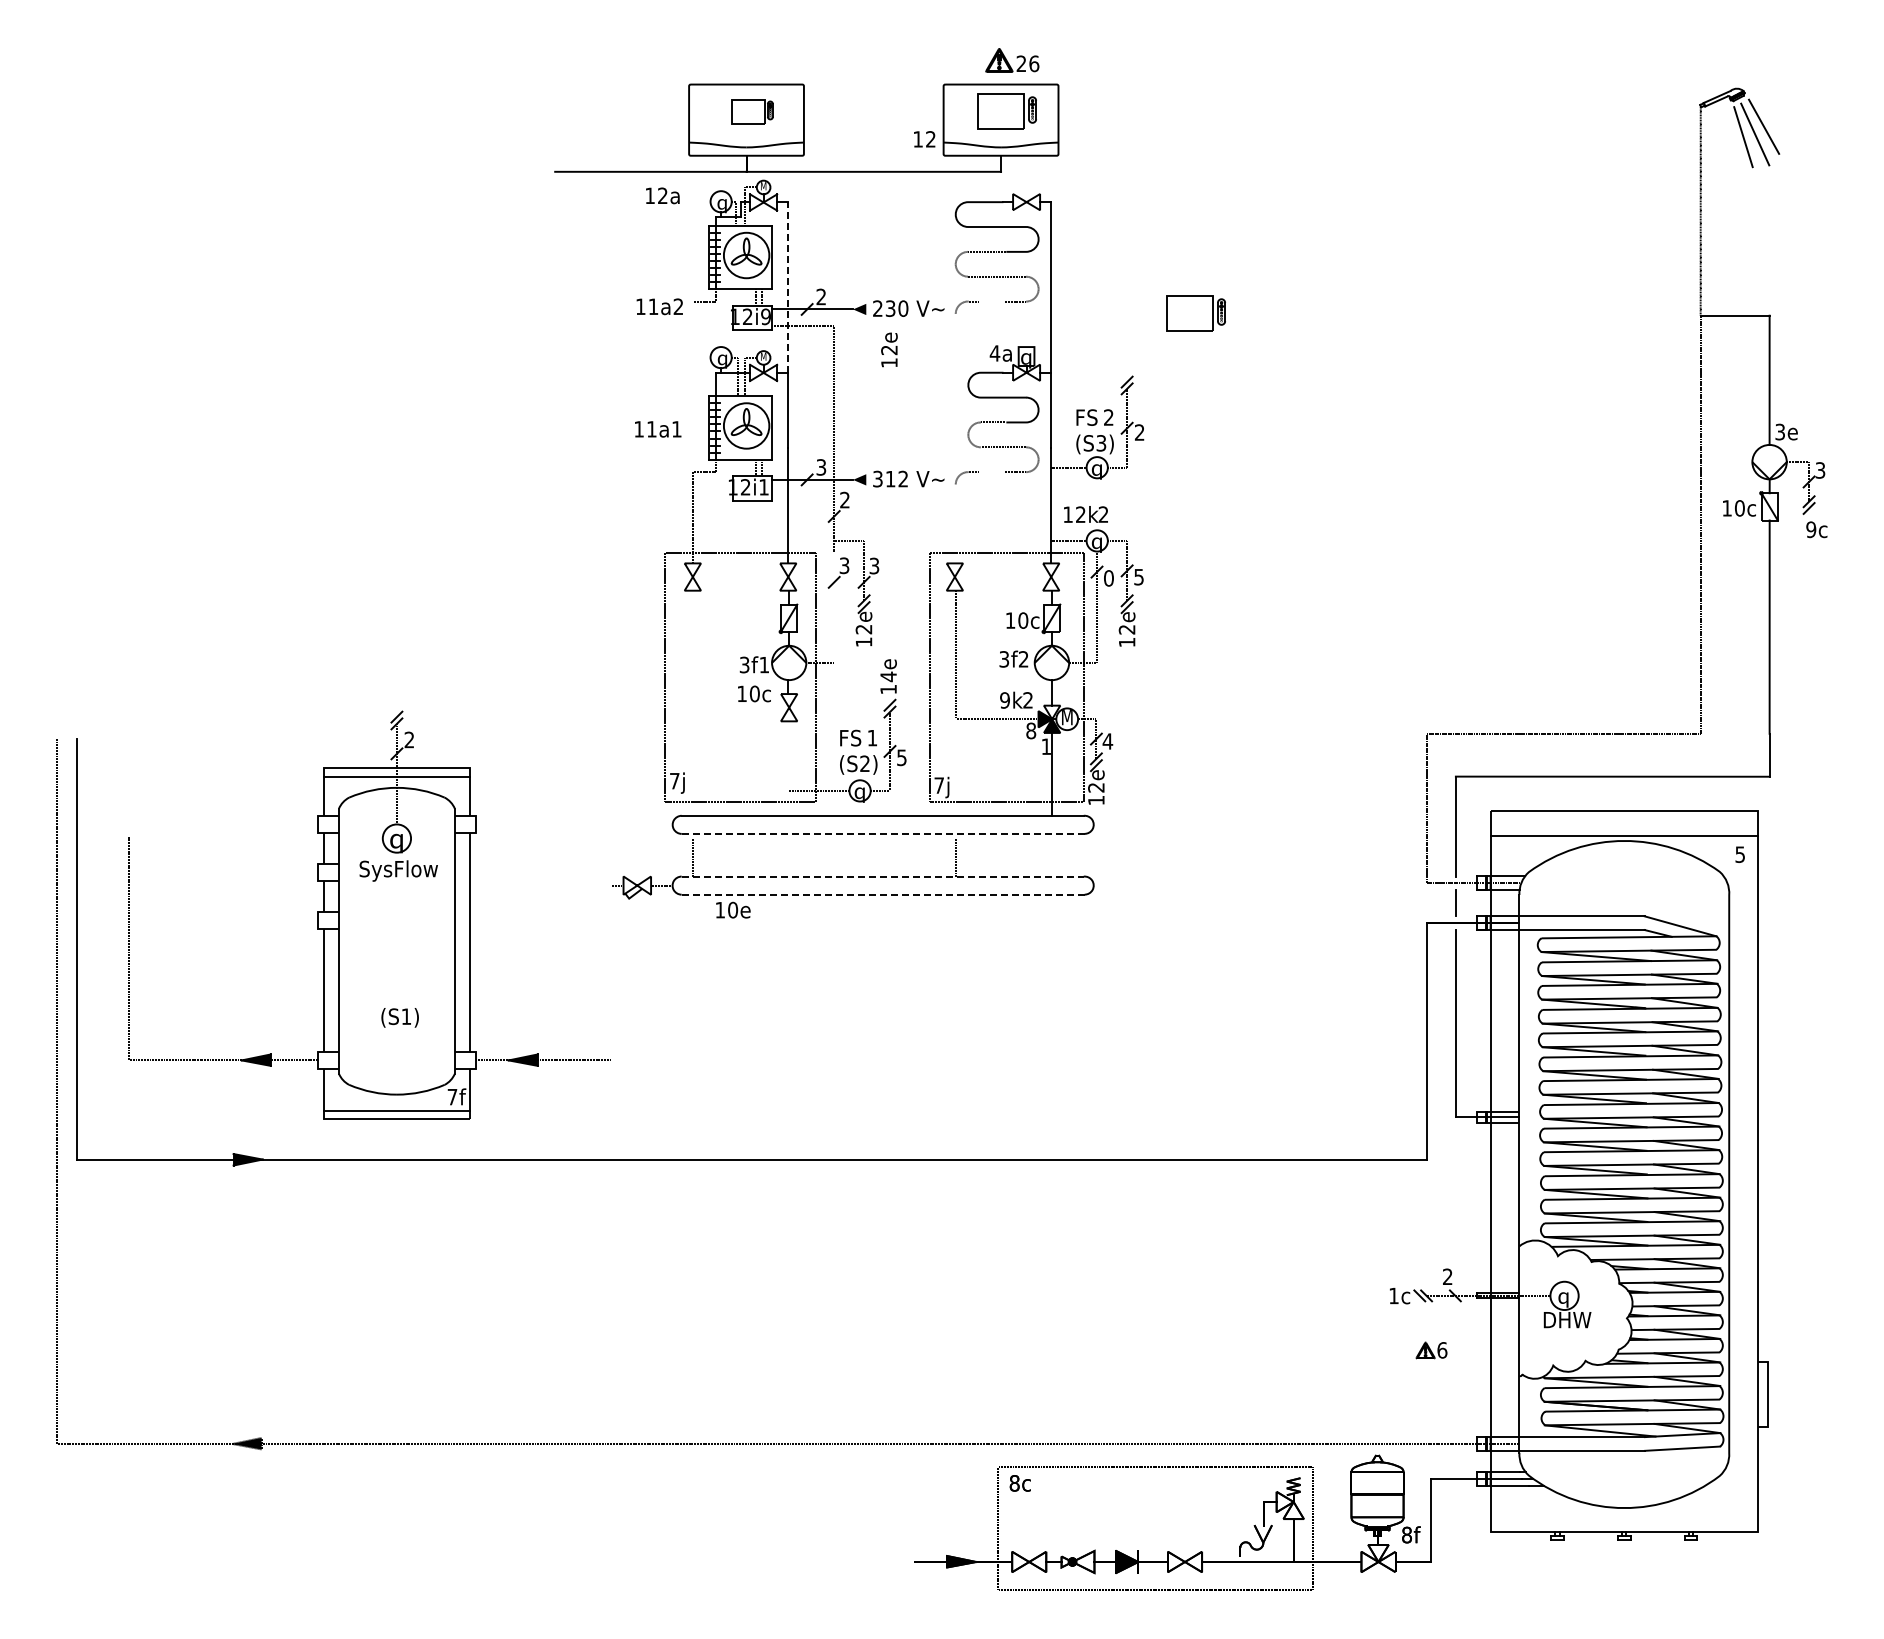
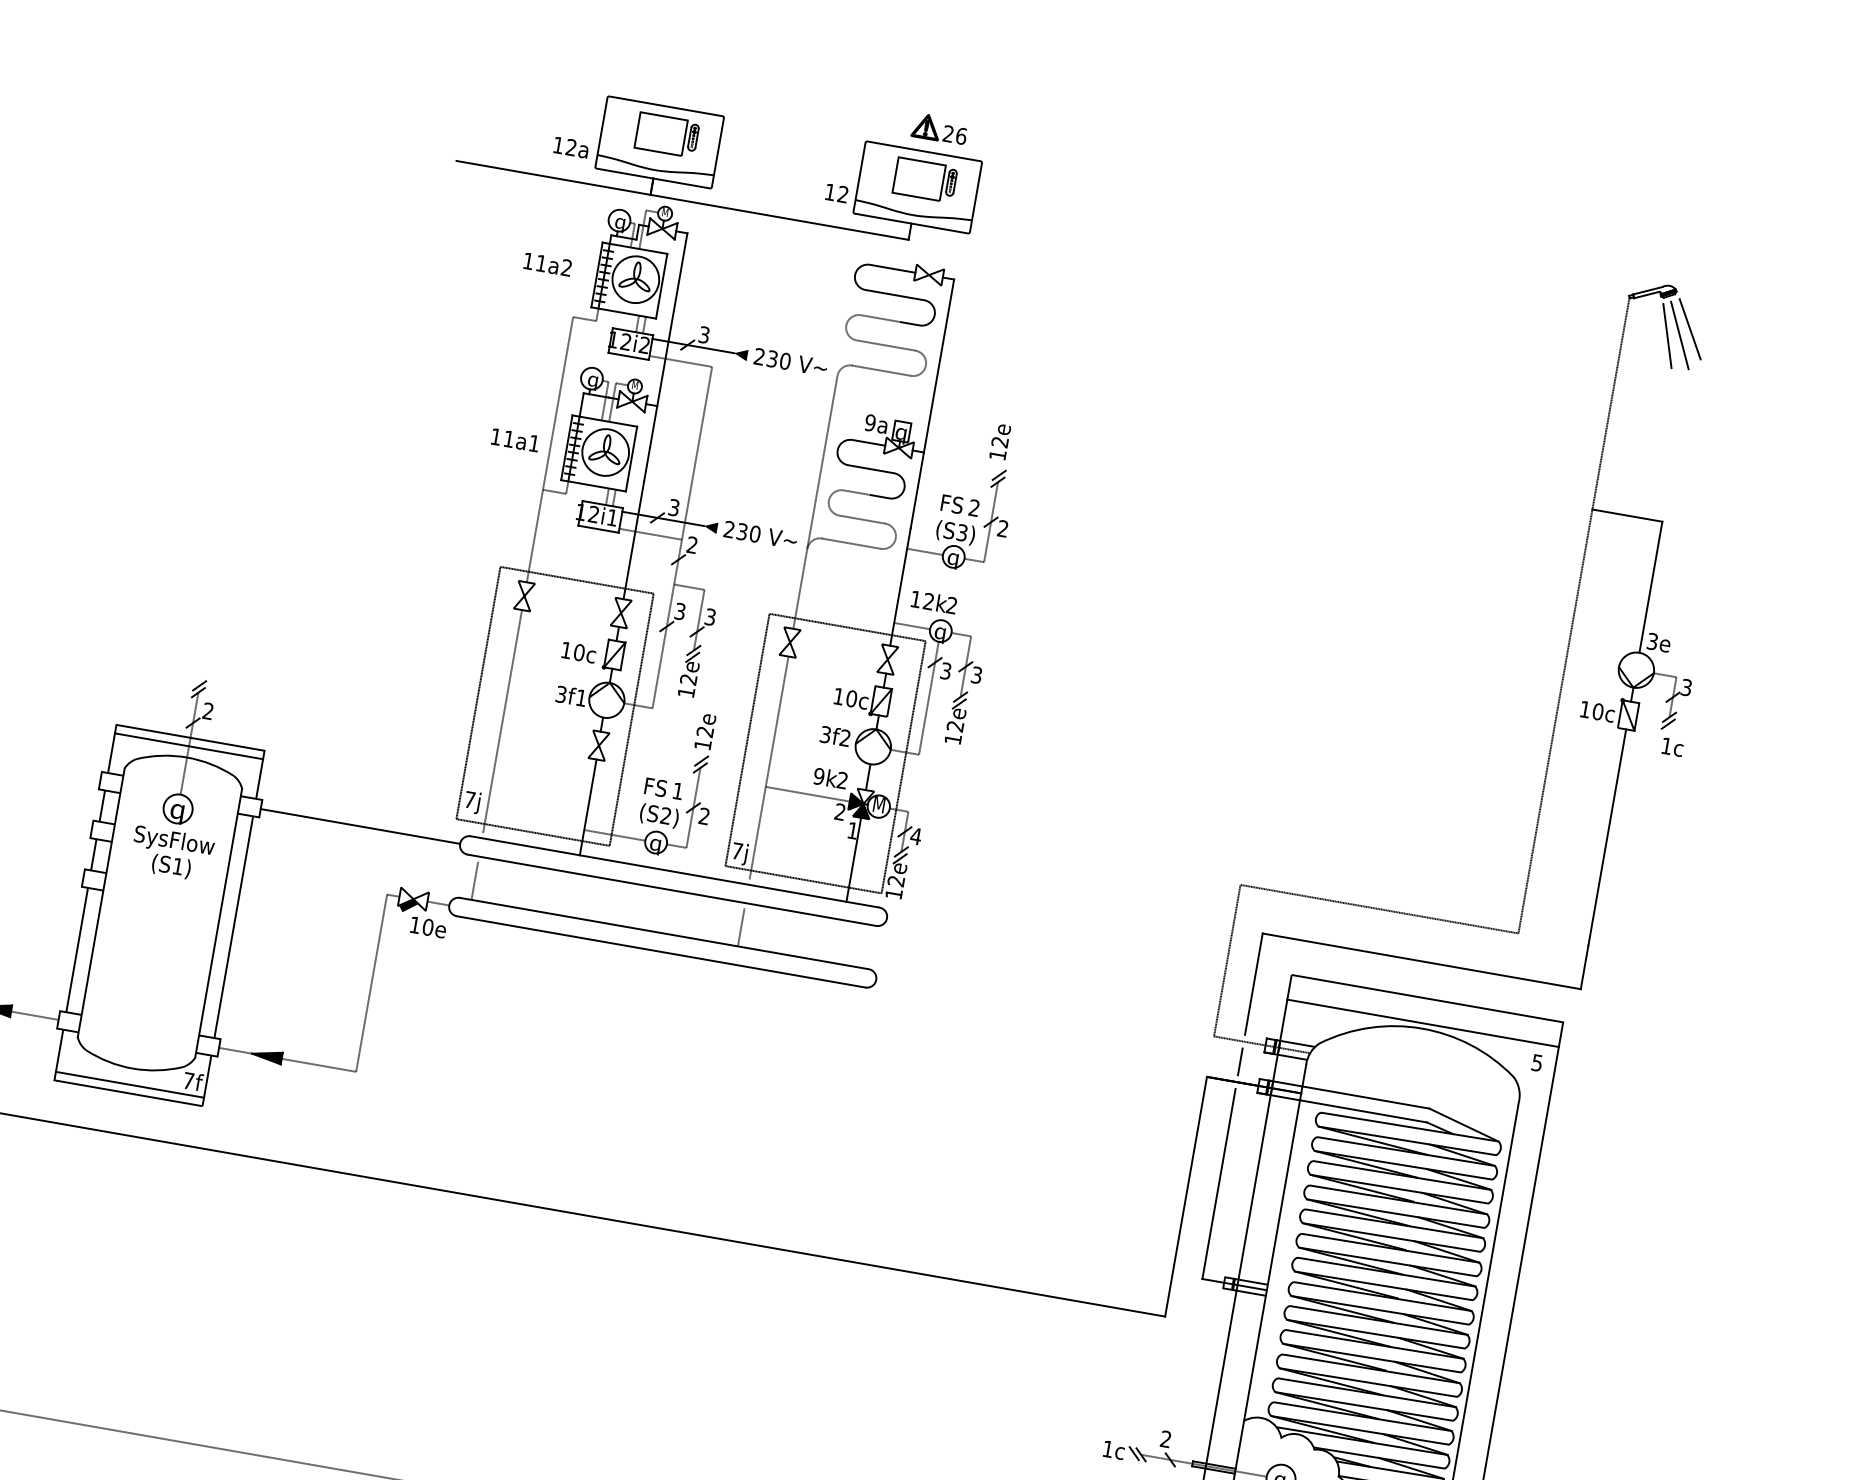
part: (752, 111) -> (667, 134), size x1.43
text: (662, 195) -> (571, 147), moved
line: (788, 287) -> (672, 319), dashed -> solid
text: (821, 297) -> (704, 335), 2 -> 3
line: (990, 301) -> (874, 369), added
text: (659, 306) -> (547, 264), moved
part: (1195, 313) -> (1080, 417), removed
text: (765, 316) -> (644, 344), 12i9 -> 12i2
text: (889, 349) -> (1000, 441), moved
text: (994, 353) -> (869, 422), 4a -> 9a
line: (692, 386) -> (557, 402), added
line: (955, 438) -> (815, 502), added
line: (990, 472) -> (844, 542), added
text: (890, 478) -> (742, 531), 312 -> 230
line: (803, 496) -> (650, 534), added
text: (1811, 529) -> (1667, 745), 9c -> 1c
text: (1138, 576) -> (976, 674), 5 -> 3
text: (1108, 578) -> (945, 671), 0 -> 3
line: (834, 606) -> (662, 651), added
text: (888, 676) -> (705, 731), 14e -> 12e
text: (754, 693) -> (579, 652), moved
line: (692, 700) -> (502, 721), added
text: (1031, 730) -> (840, 811), 8 -> 2
text: (901, 757) -> (704, 816), 5 -> 2
line: (955, 764) -> (757, 832), added
line: (789, 768) -> (588, 807), added
line: (574, 824) -> (360, 826), added
line: (882, 833) -> (671, 889), dashed -> solid
line: (883, 876) -> (664, 933), dashed -> solid
fill: (633, 891) -> (408, 904), added
line: (883, 894) -> (661, 951), dashed -> solid
text: (733, 909) -> (428, 926), moved
line: (611, 972) -> (371, 982), added
text: (399, 1017) -> (170, 866), moved

